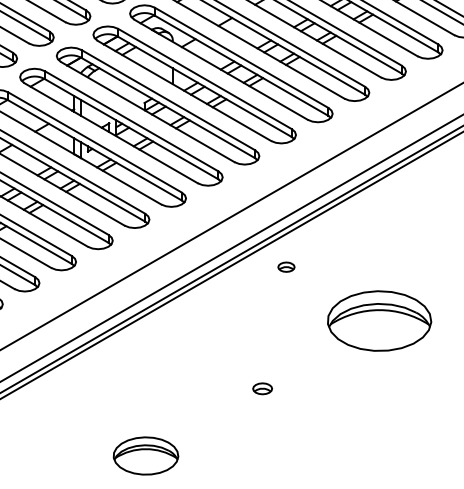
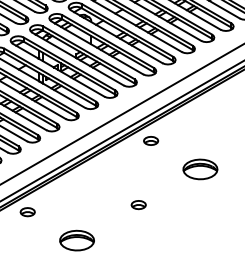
part: (286, 266) -> (151, 140), size x1.67
part: (379, 321) -> (200, 169), size x0.62
part: (262, 389) -> (138, 205), size x1.43
part: (52, 402) -> (27, 212), added

